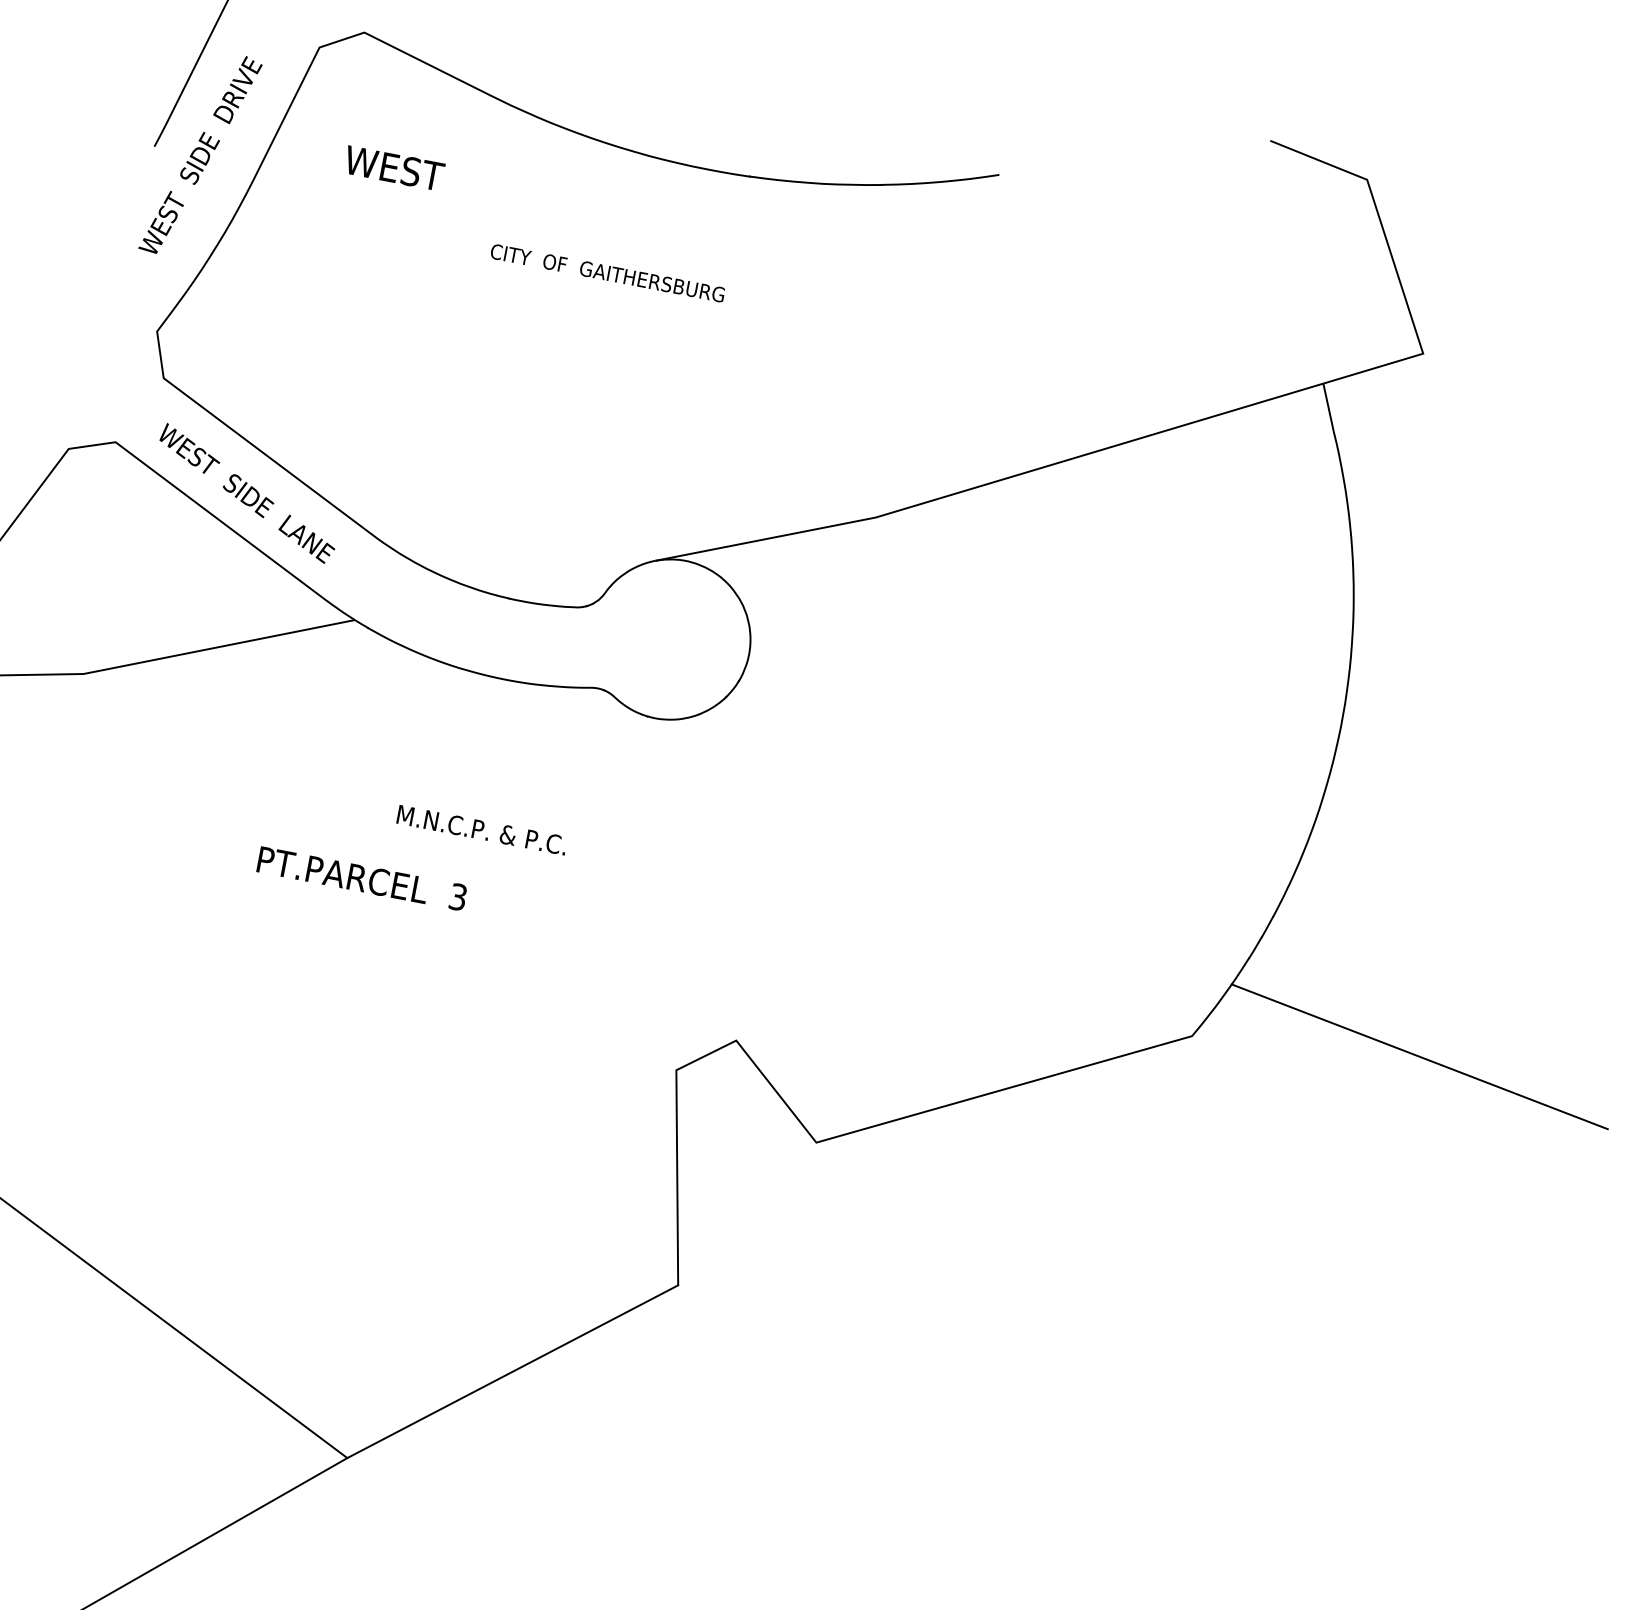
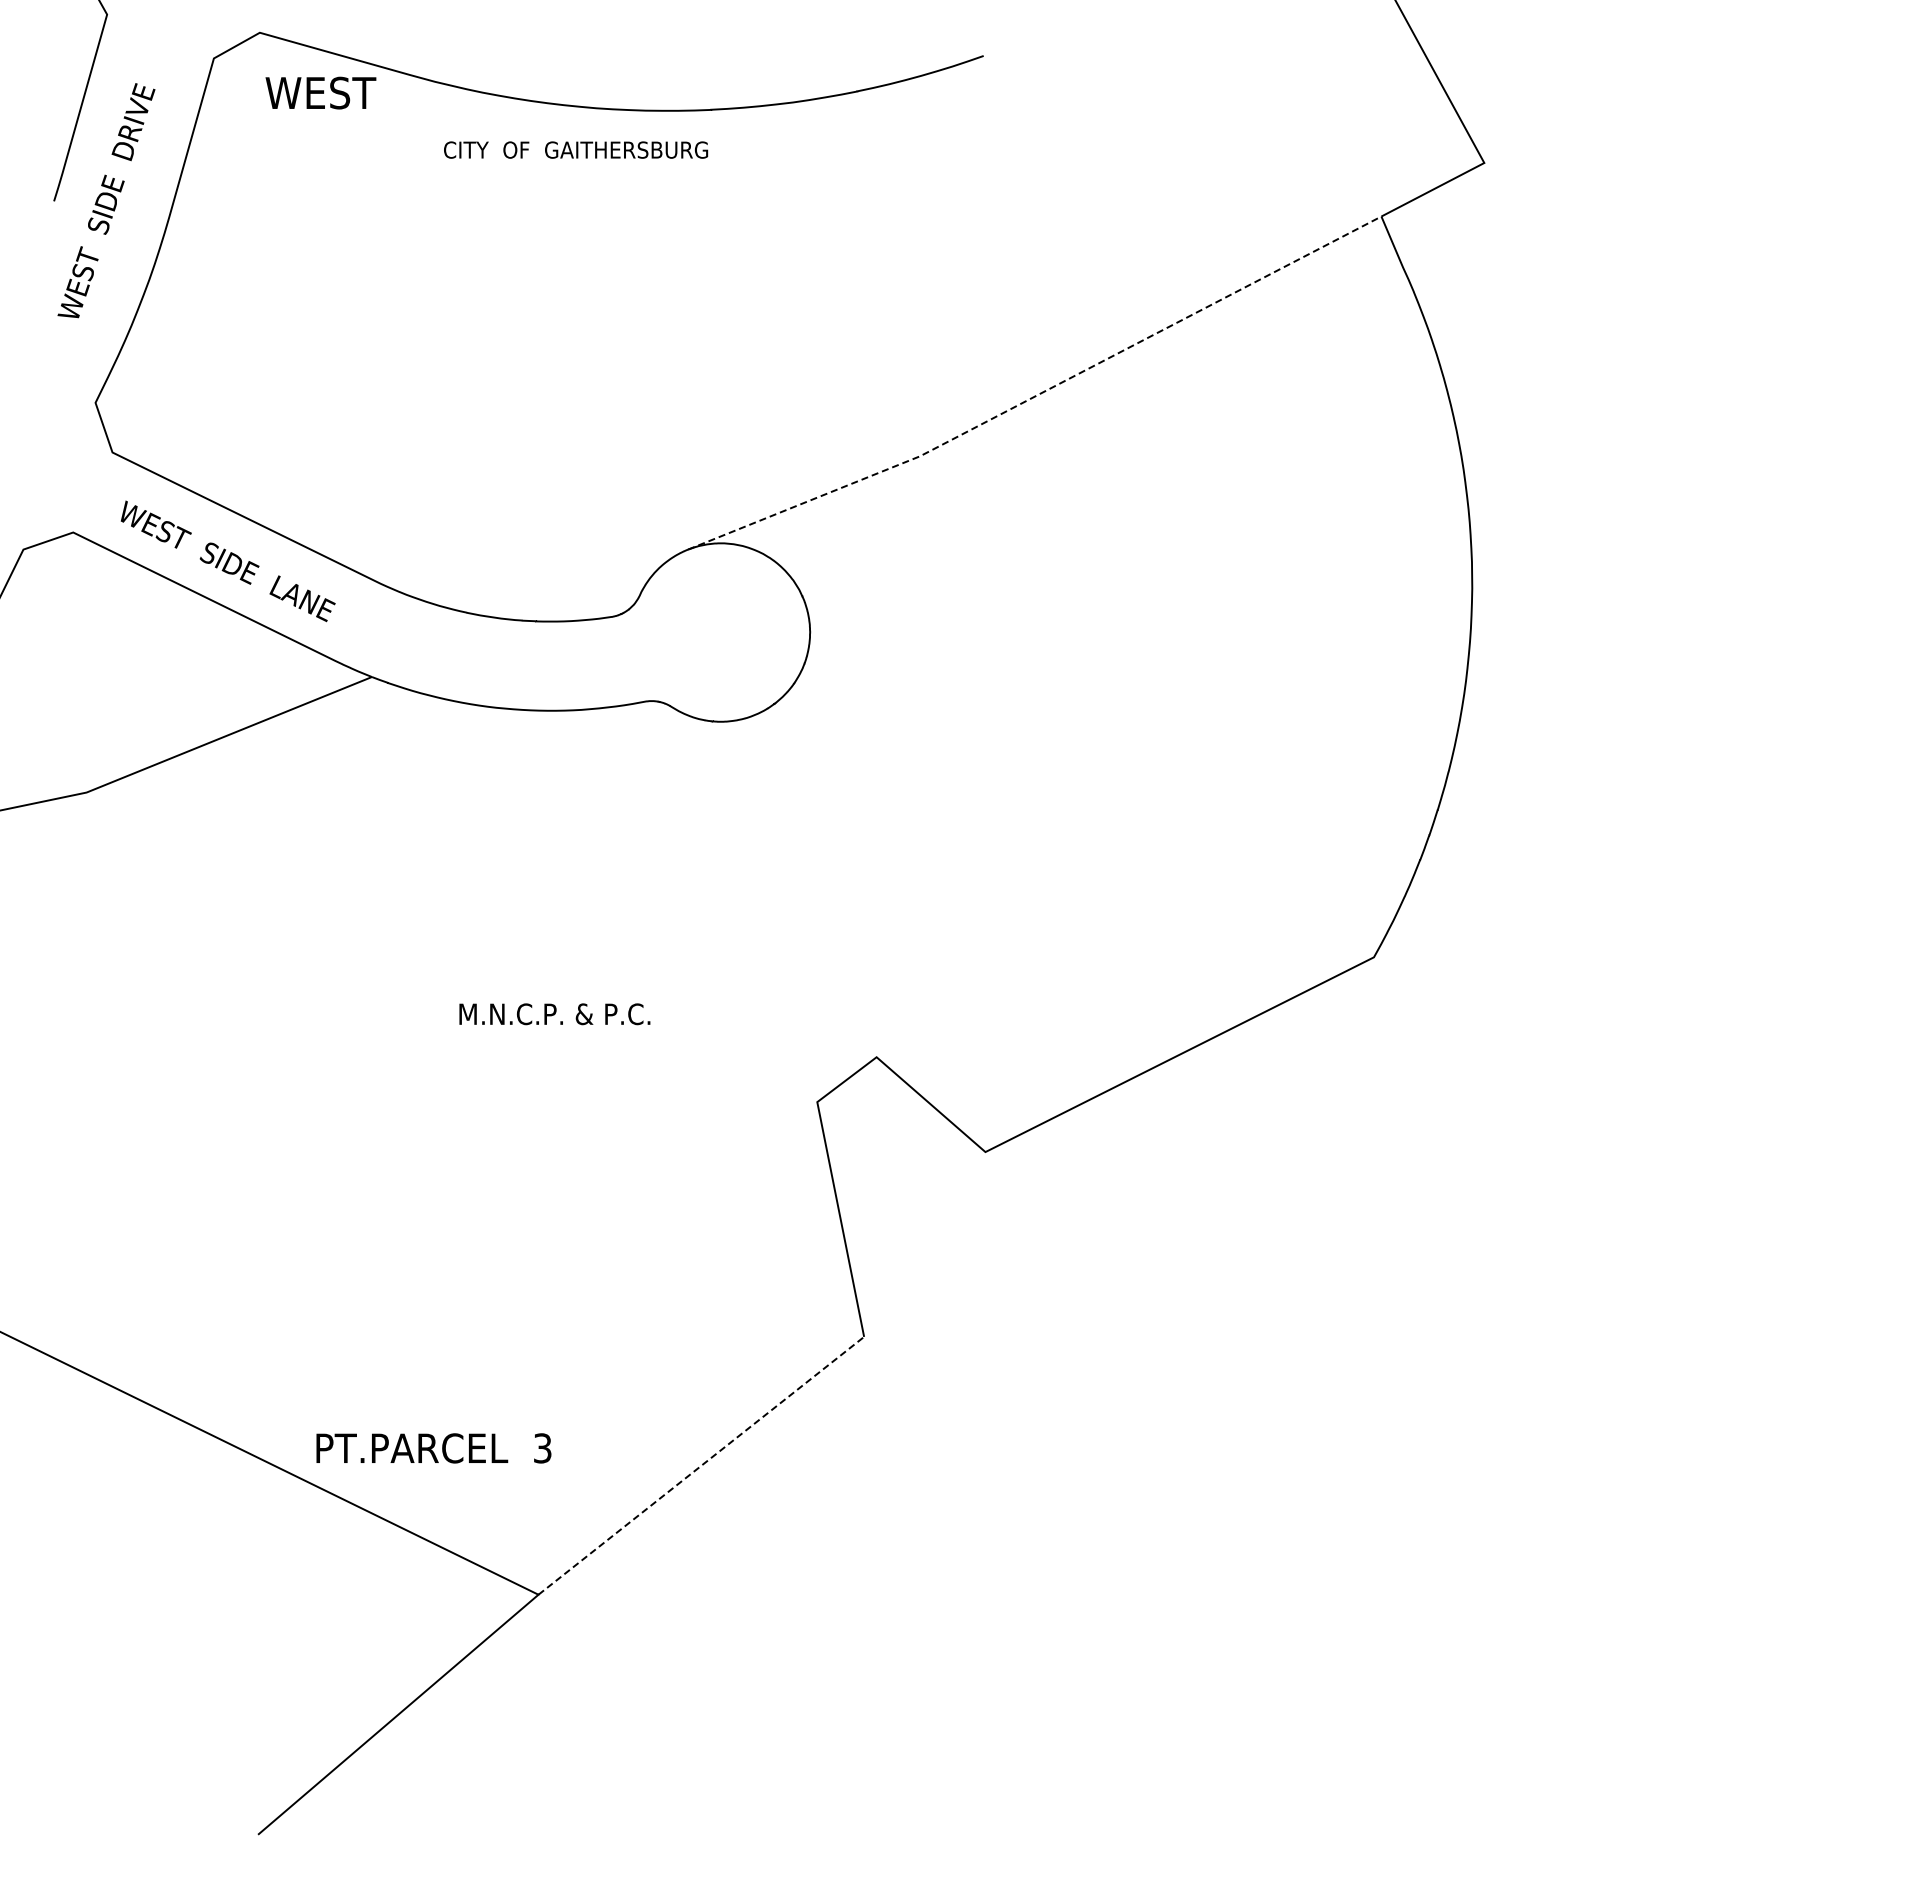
text: (394, 167) -> (320, 92), moved
text: (608, 272) -> (576, 149), moved
line: (991, 483) -> (1039, 394), solid -> dashed
text: (481, 830) -> (554, 1014), moved
text: (361, 878) -> (433, 1448), moved
line: (1419, 1056) -> (1626, 932), removed
line: (512, 1371) -> (701, 1465), solid -> dashed

